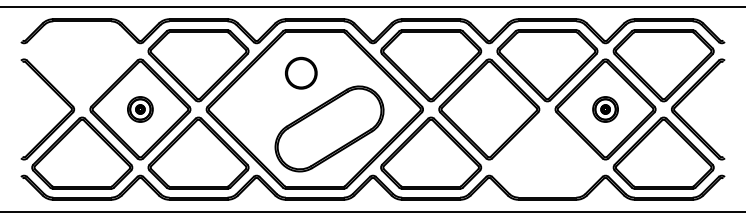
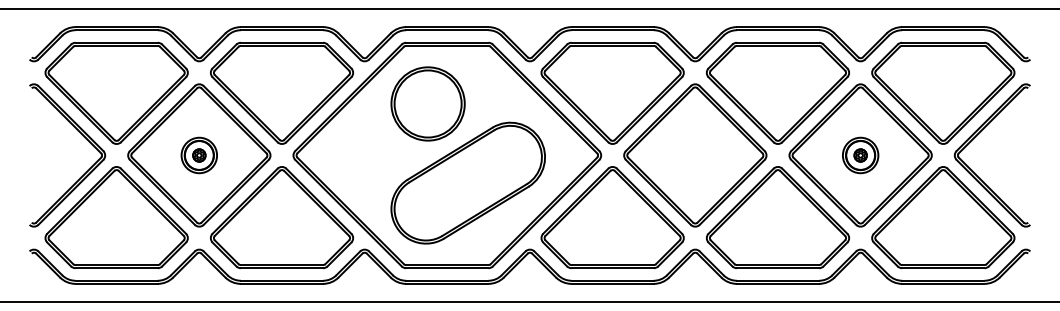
part: (82, 65) -> (116, 92), added
part: (300, 72) -> (427, 103), size x1.67
part: (547, 153) -> (777, 217), added

